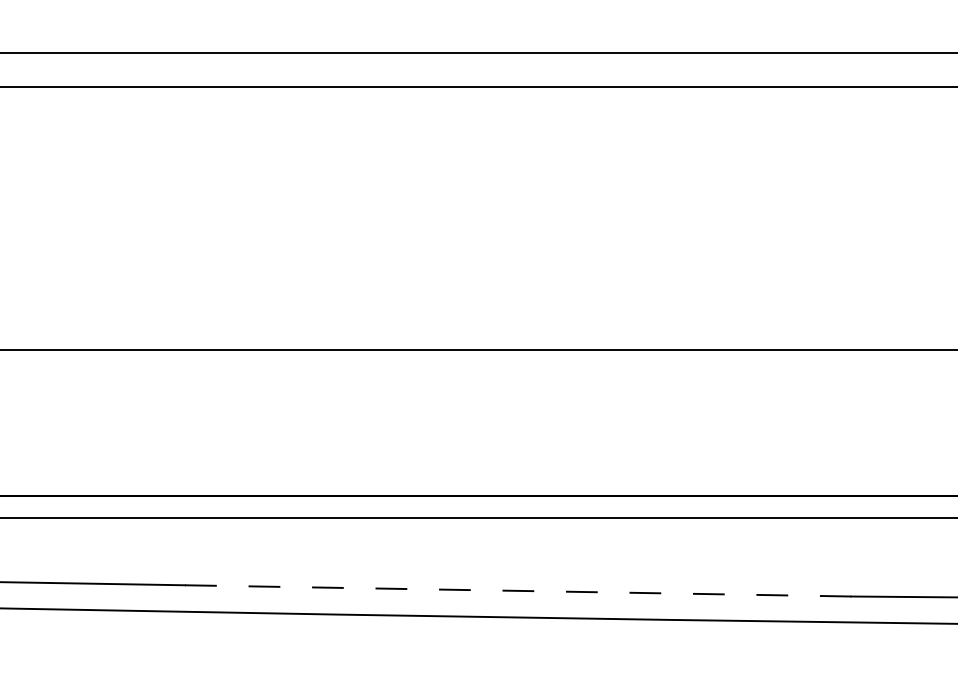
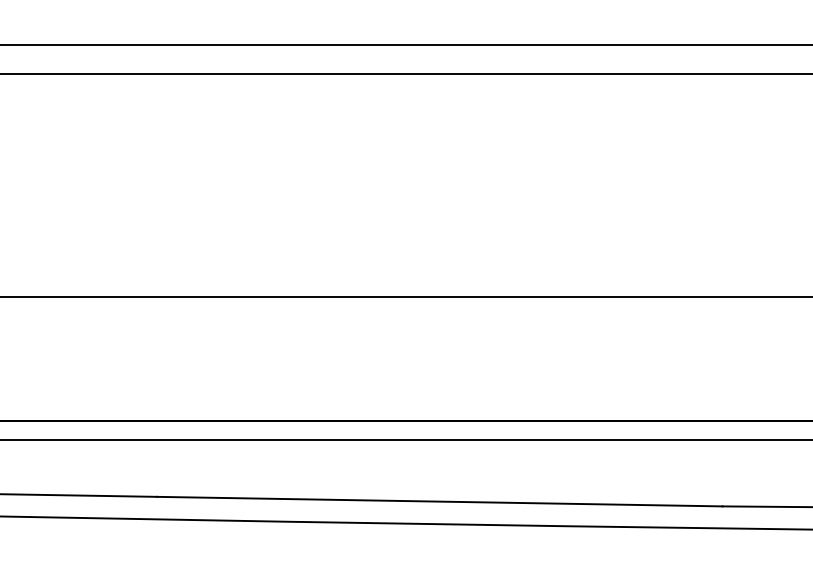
line: (517, 590) -> (439, 501), dashed -> solid

